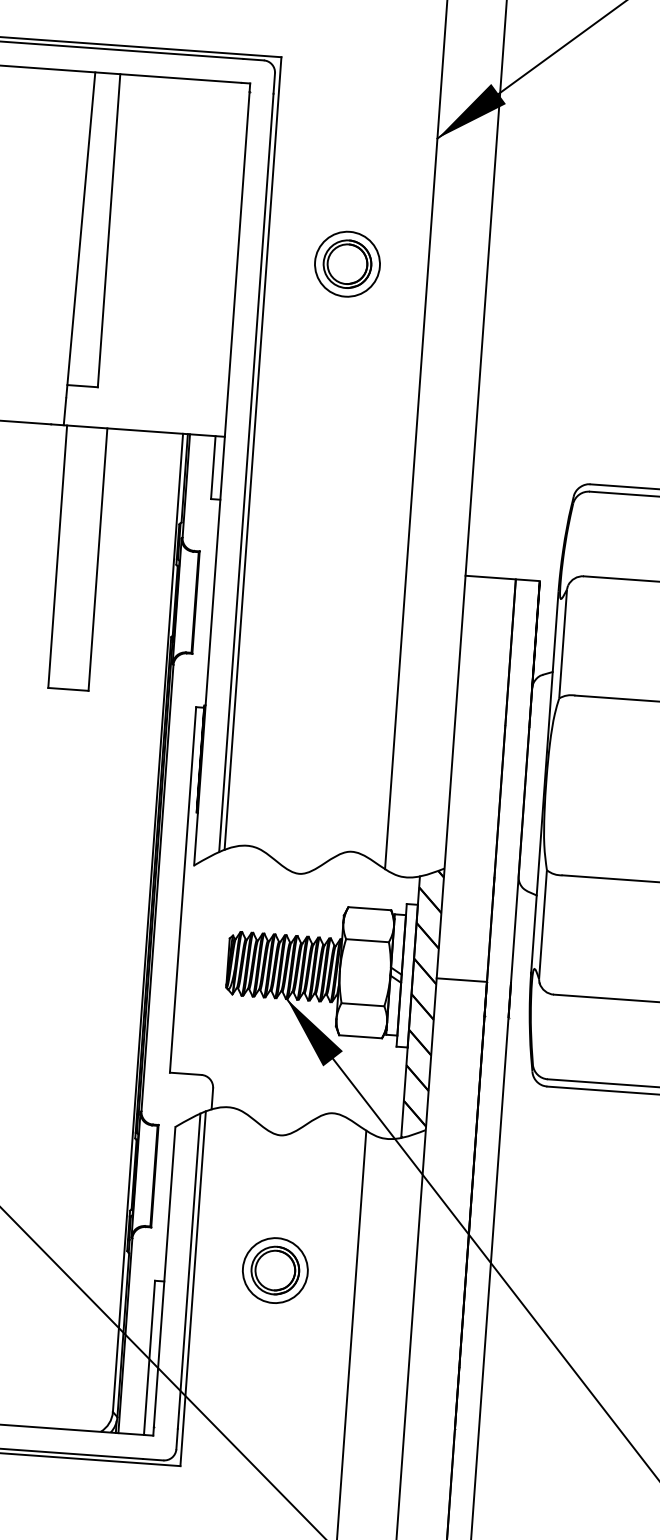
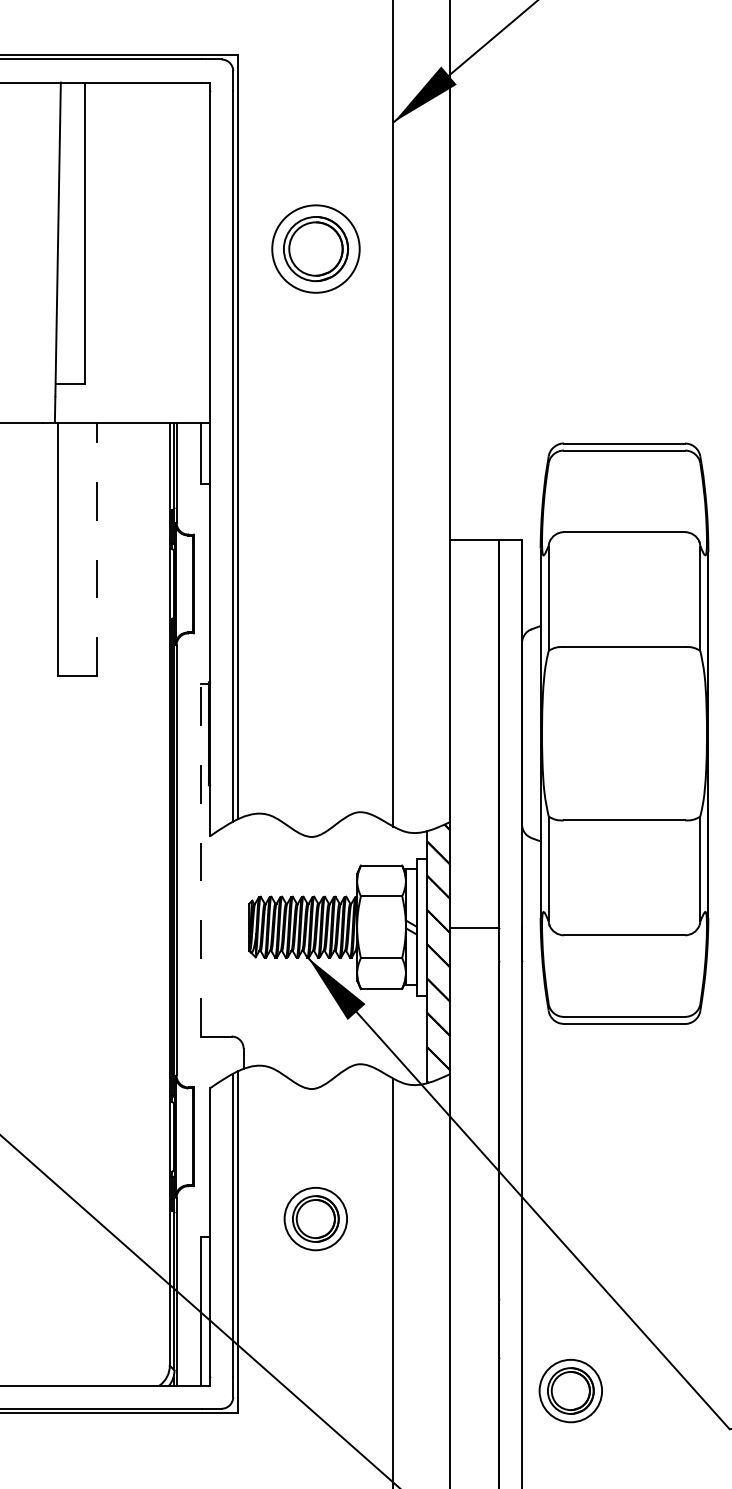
part: (347, 264) -> (315, 249), size x1.4
line: (97, 559) -> (96, 549), solid -> dashed
line: (183, 889) -> (201, 859), solid -> dashed
part: (526, 1467) -> (570, 1390), added

